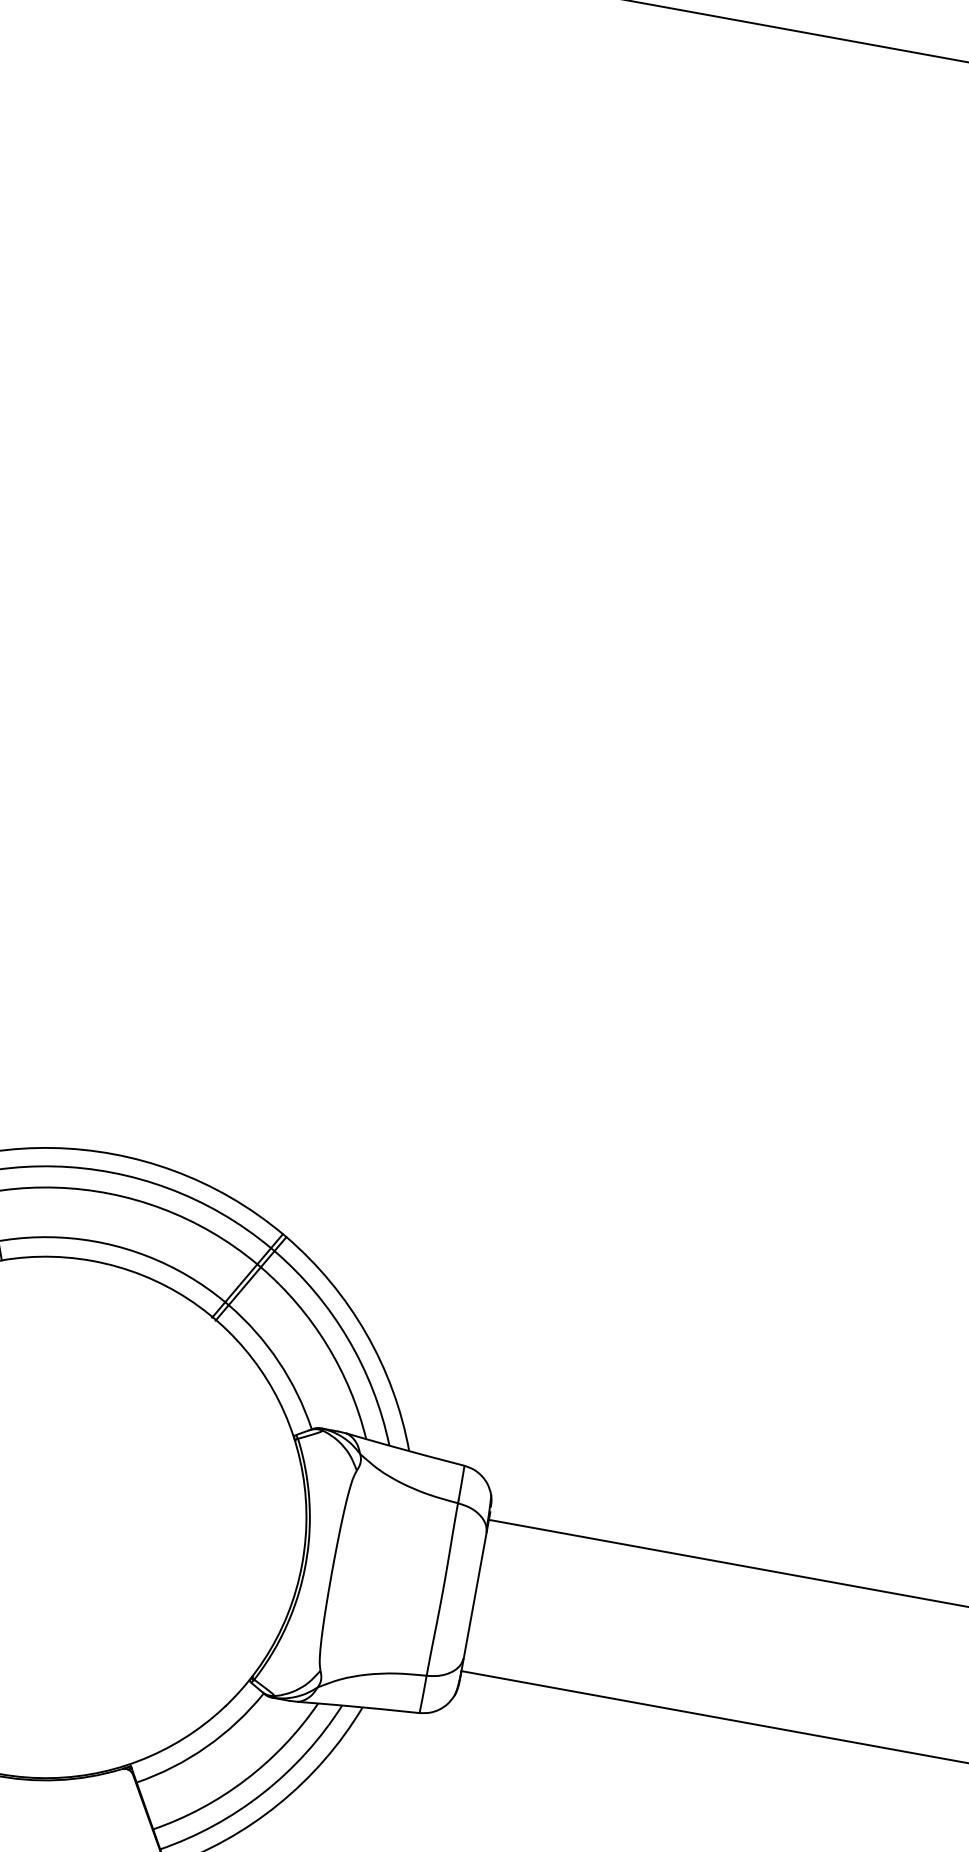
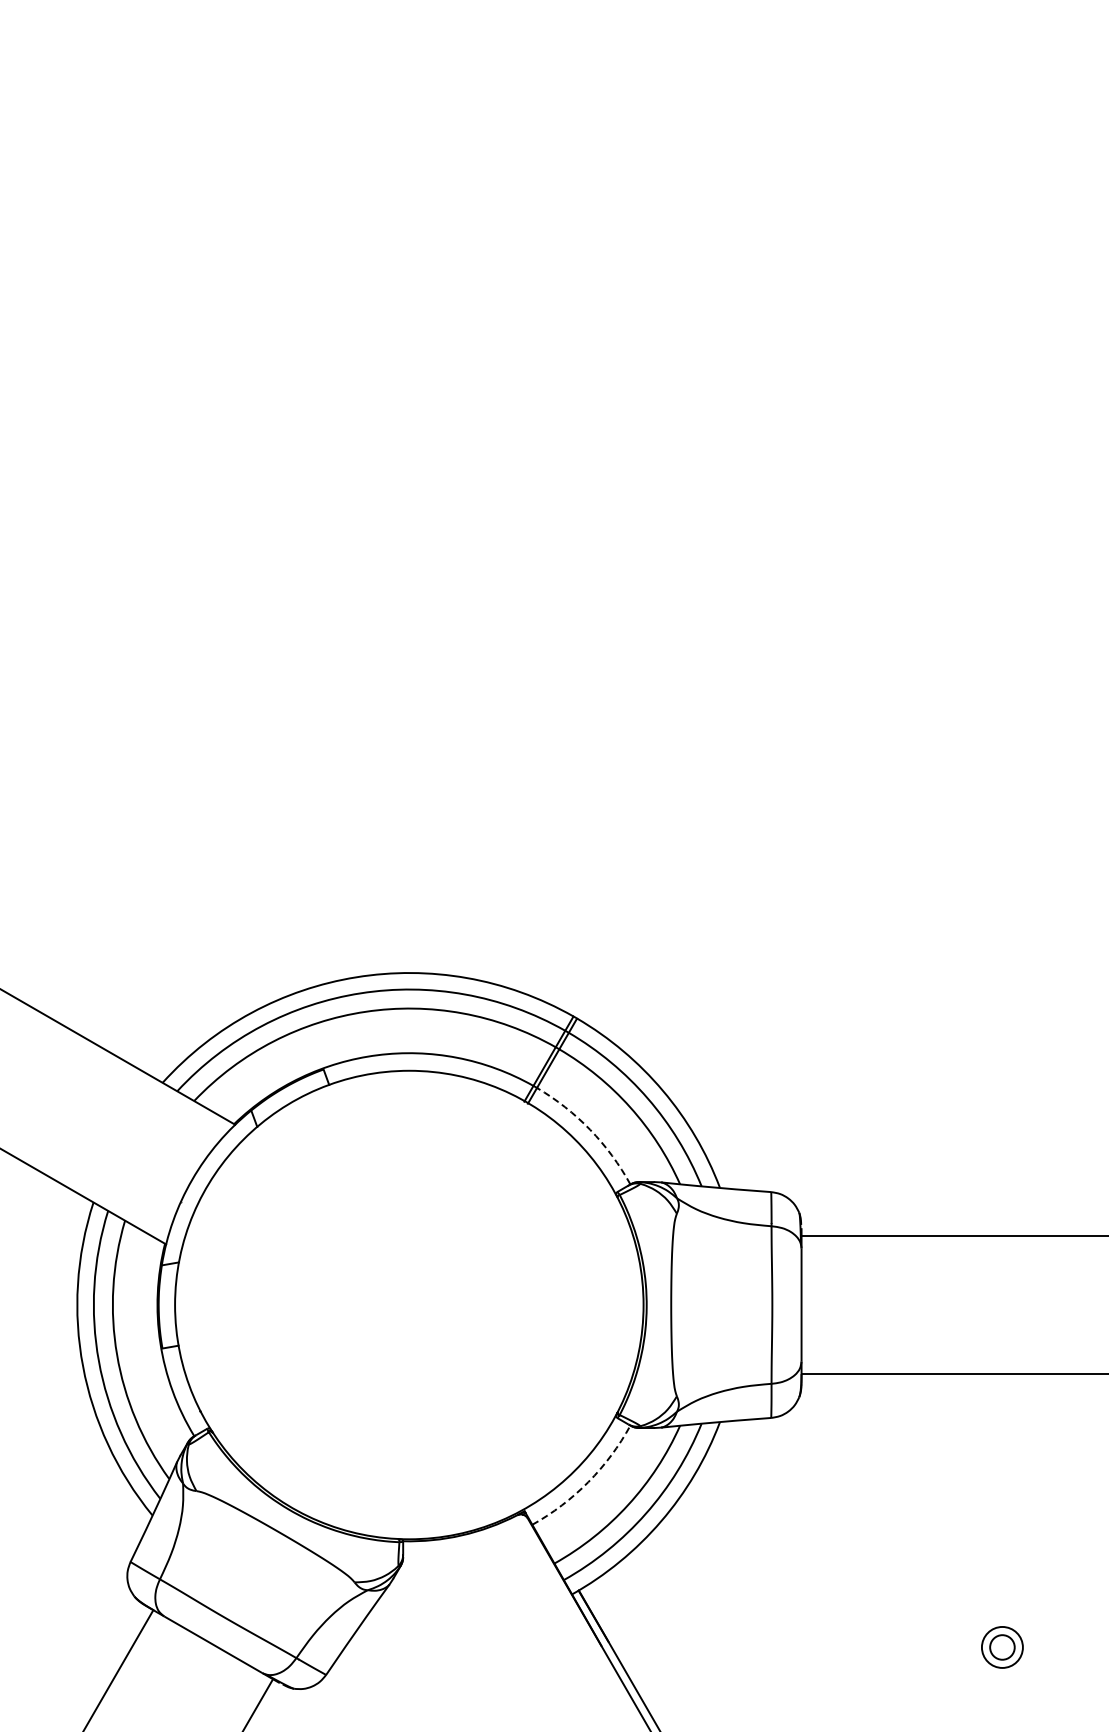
arc: (279, 1361) -> (590, 1129), solid -> dashed
arc: (206, 1747) -> (588, 1482), solid -> dashed

